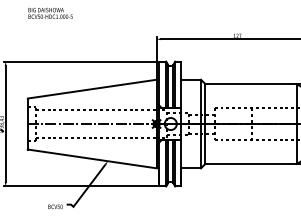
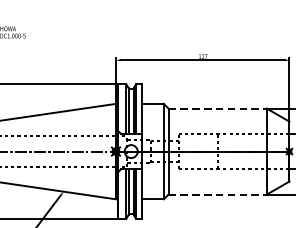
line: (250, 84) -> (217, 108), solid -> dashed
line: (250, 163) -> (217, 194), solid -> dashed

